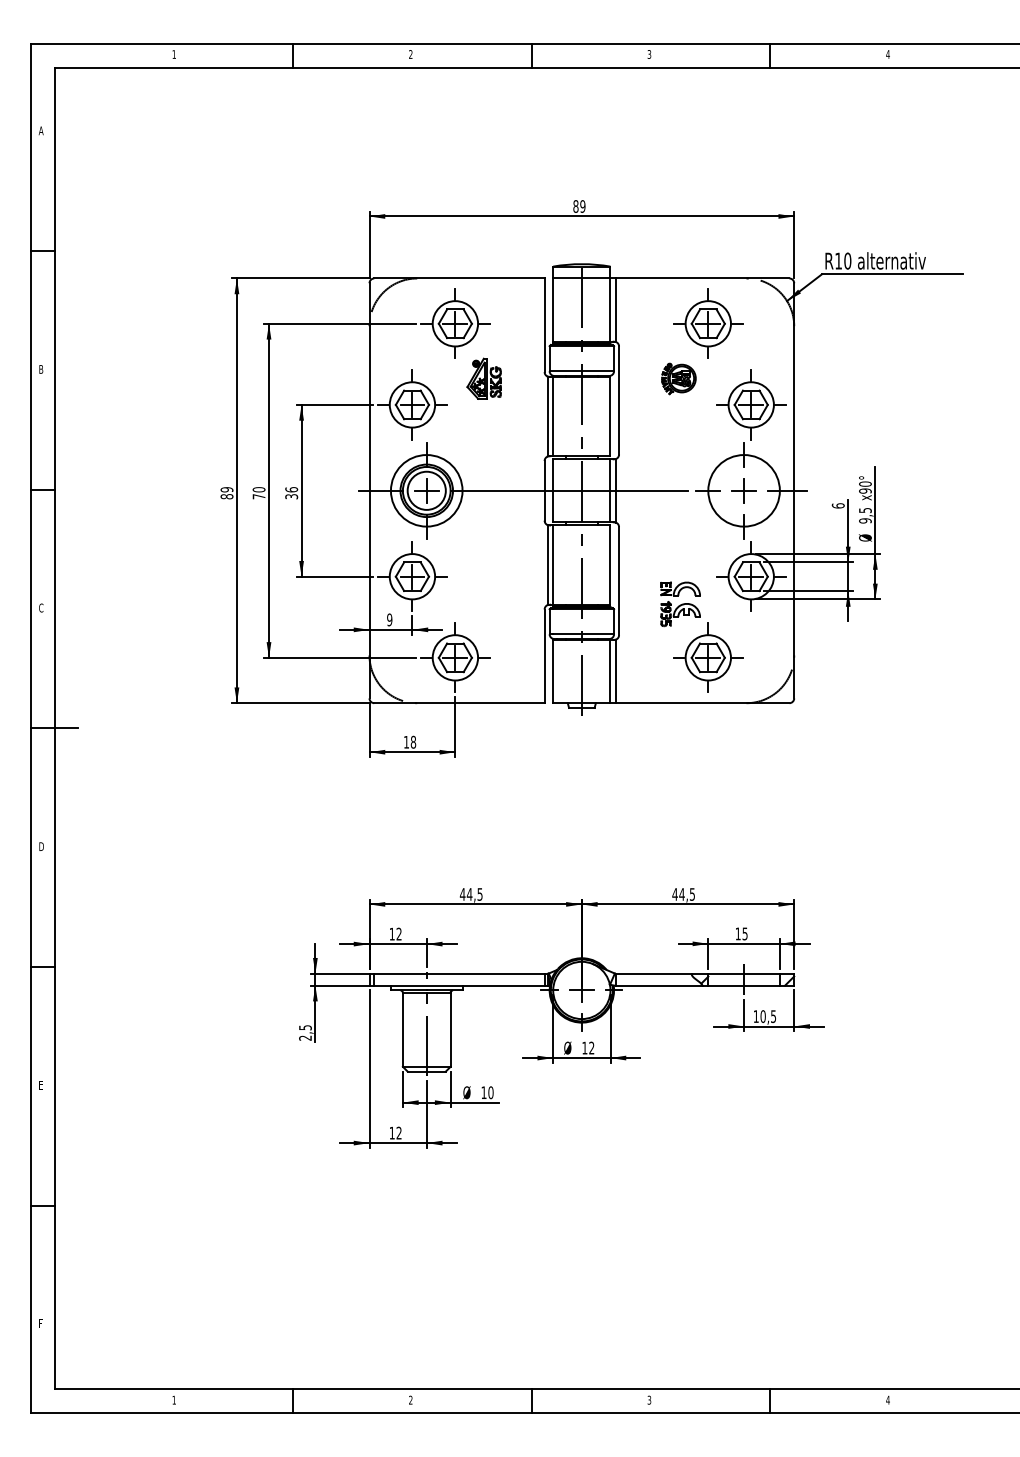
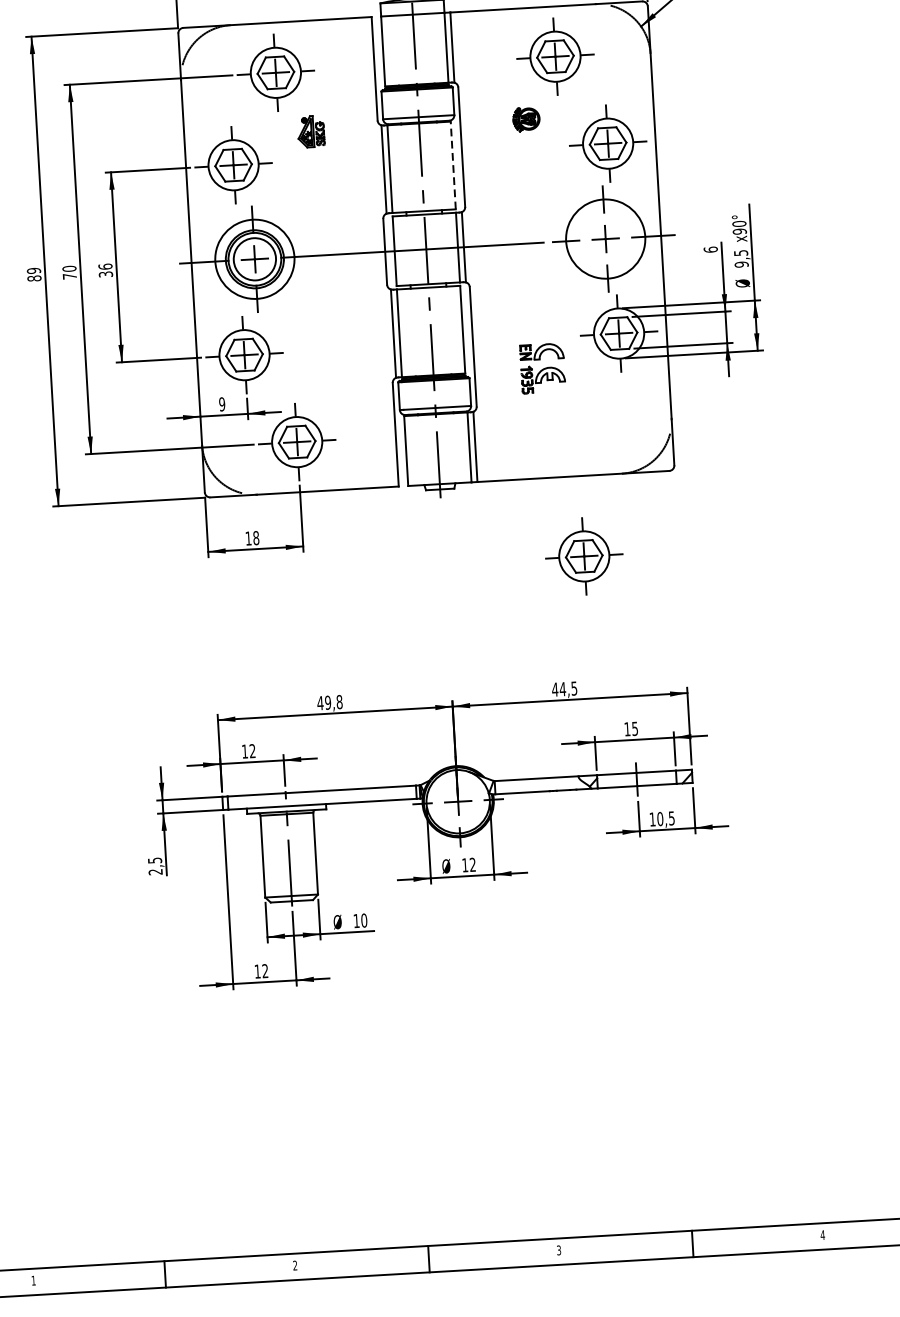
part: (483, 378) -> (310, 131), size x0.7
part: (678, 378) -> (526, 119), size x0.7
line: (610, 416) -> (453, 165), solid -> dashed
part: (708, 657) -> (584, 556), moved
text: (474, 894) -> (333, 702), 44,5 -> 49,8

